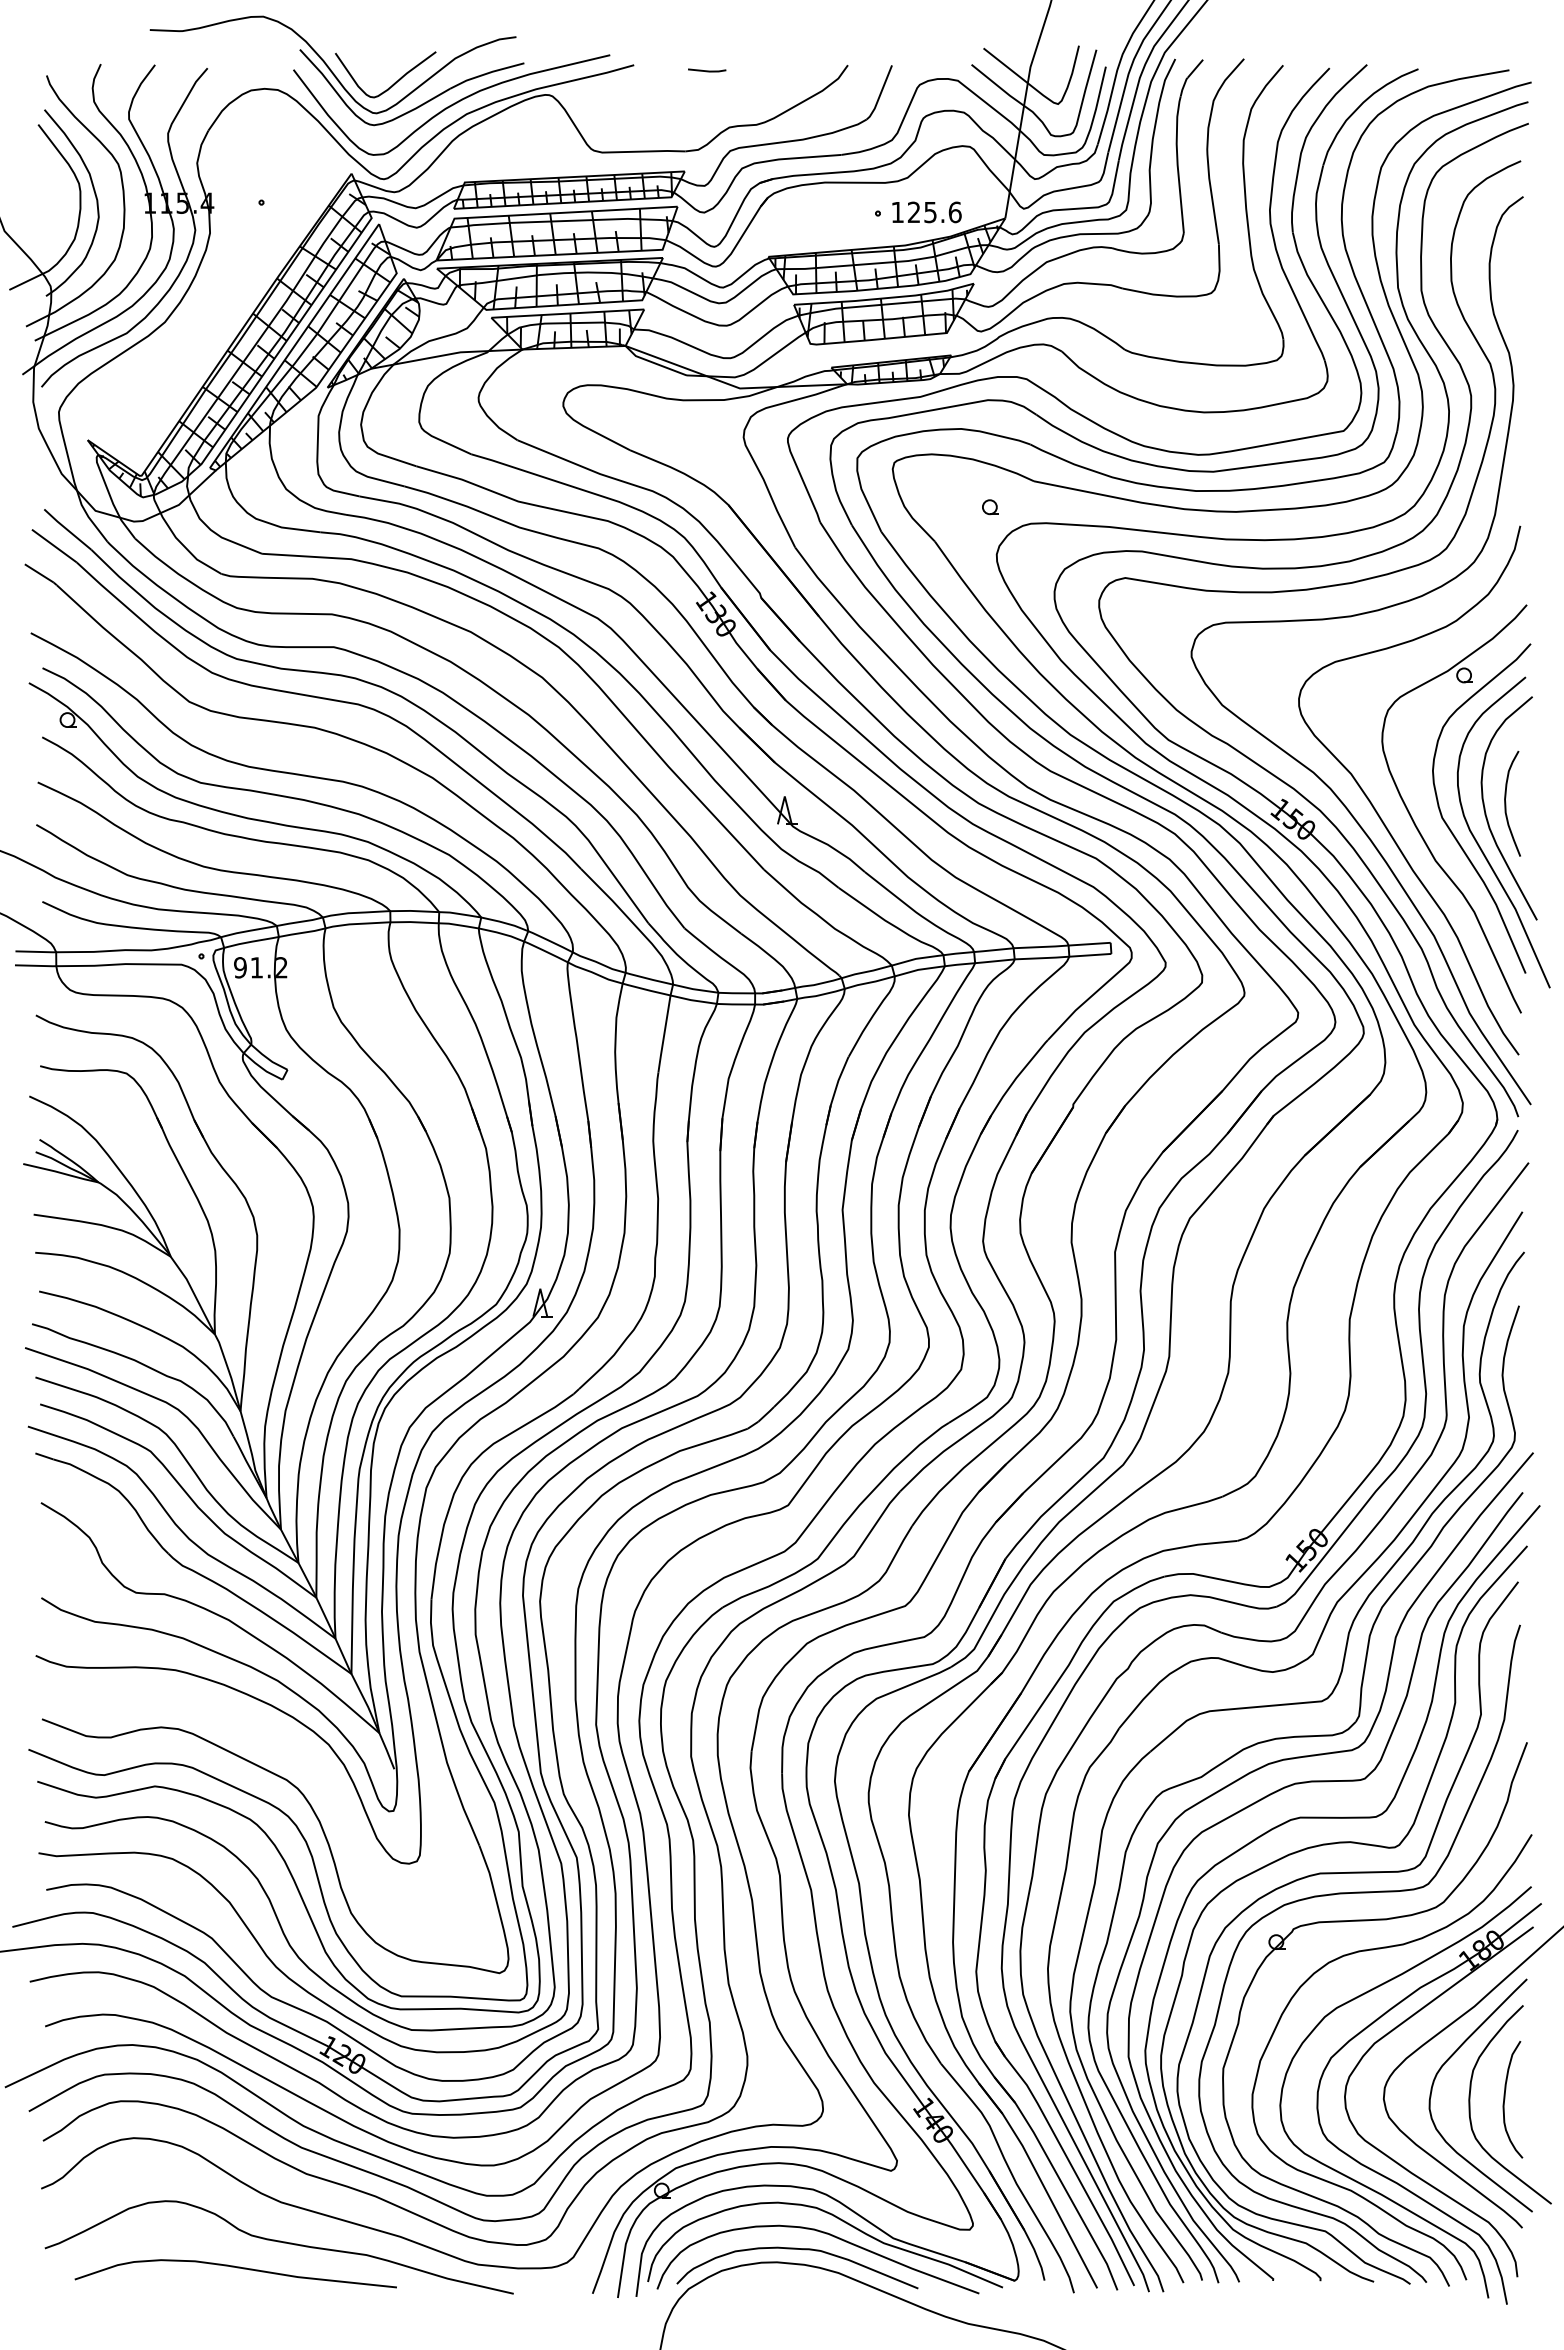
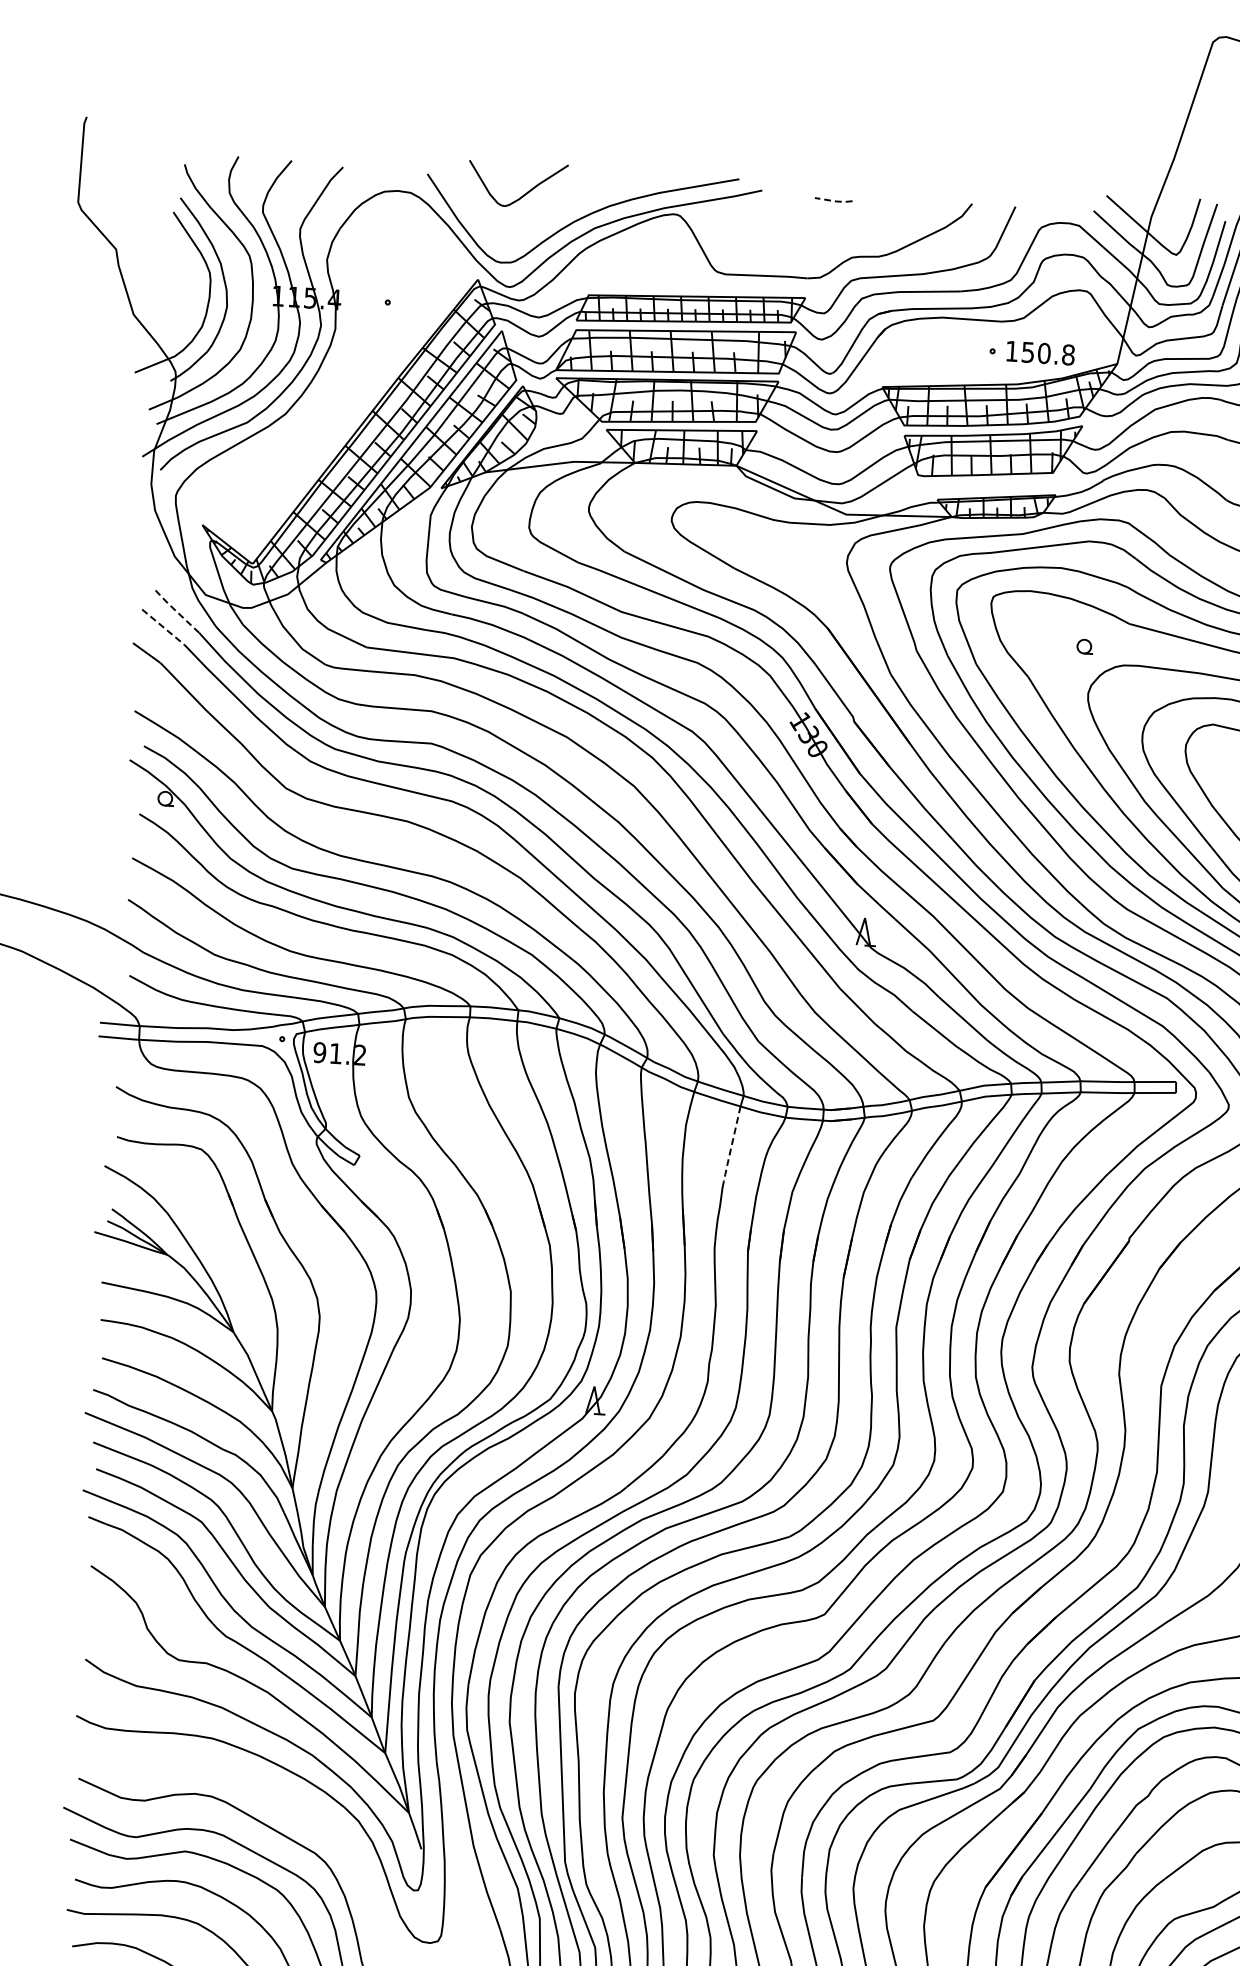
part: (336, 70) -> (469, 177), removed
line: (708, 71) -> (834, 201), solid -> dashed
text: (934, 212) -> (1048, 353), 125.6 -> 150.8
line: (67, 529) -> (177, 611), solid -> dashed
line: (54, 546) -> (163, 627), solid -> dashed
line: (664, 1035) -> (732, 1145), solid -> dashed

